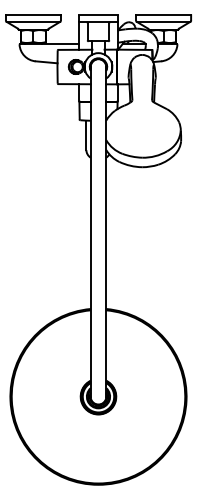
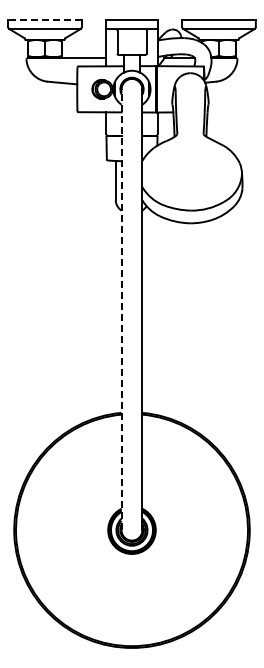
line: (33, 15) -> (44, 20), solid -> dashed
line: (90, 231) -> (121, 309), solid -> dashed

